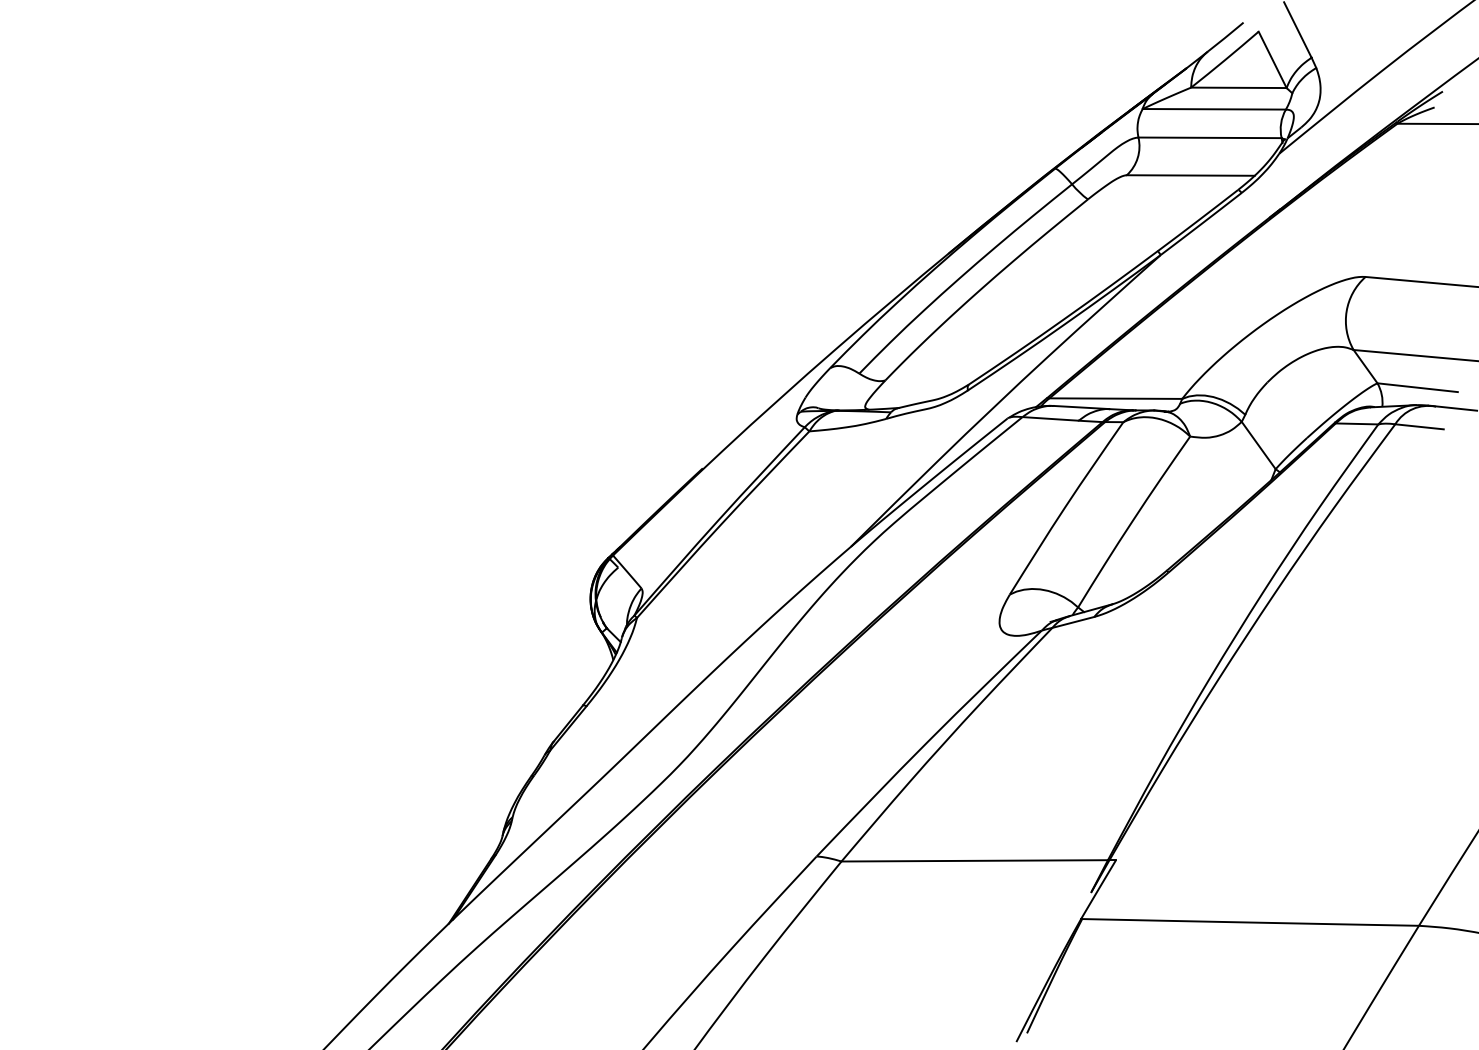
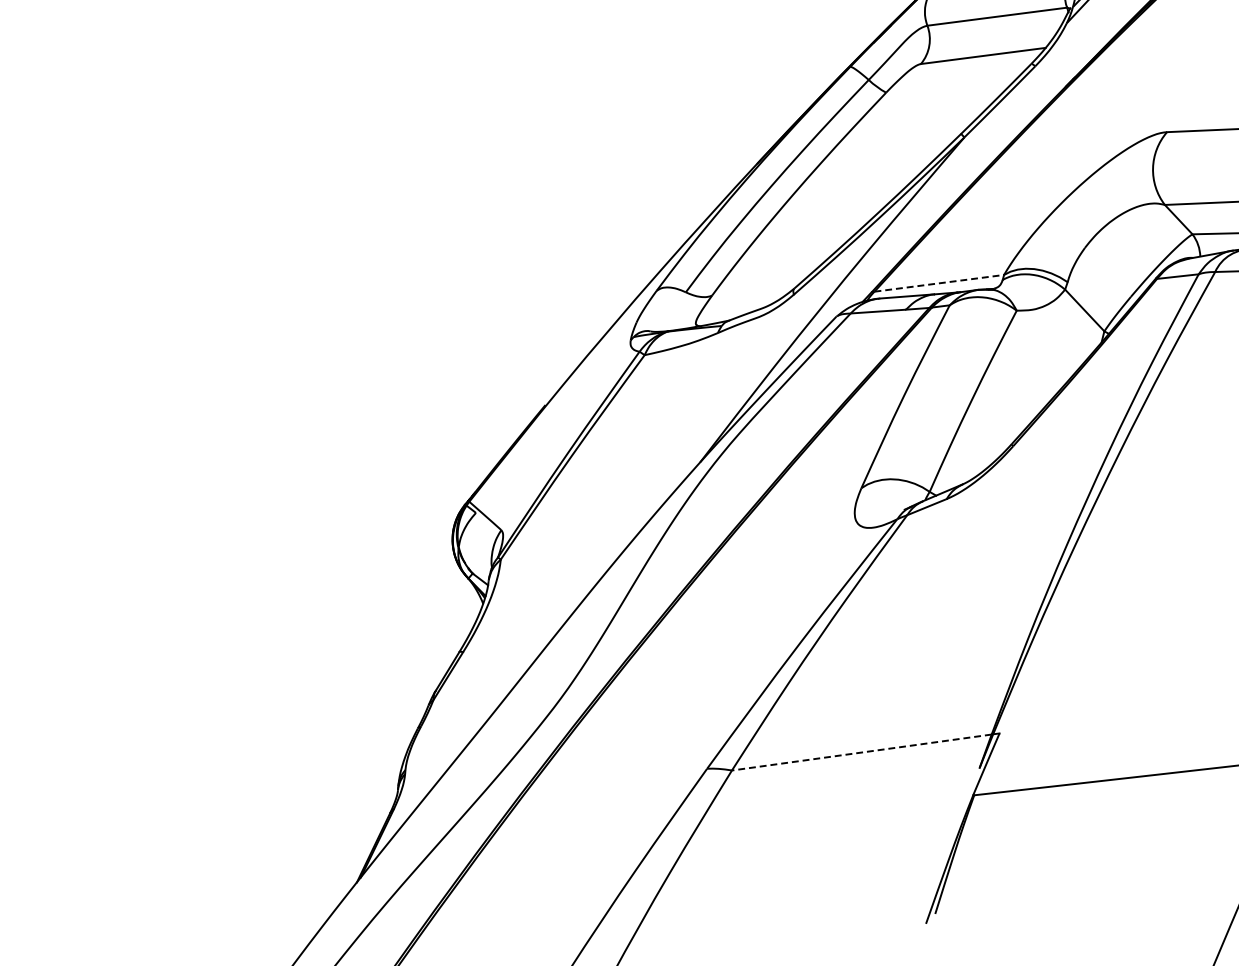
line: (1116, 398) -> (939, 283), solid -> dashed
line: (974, 860) -> (861, 752), solid -> dashed

